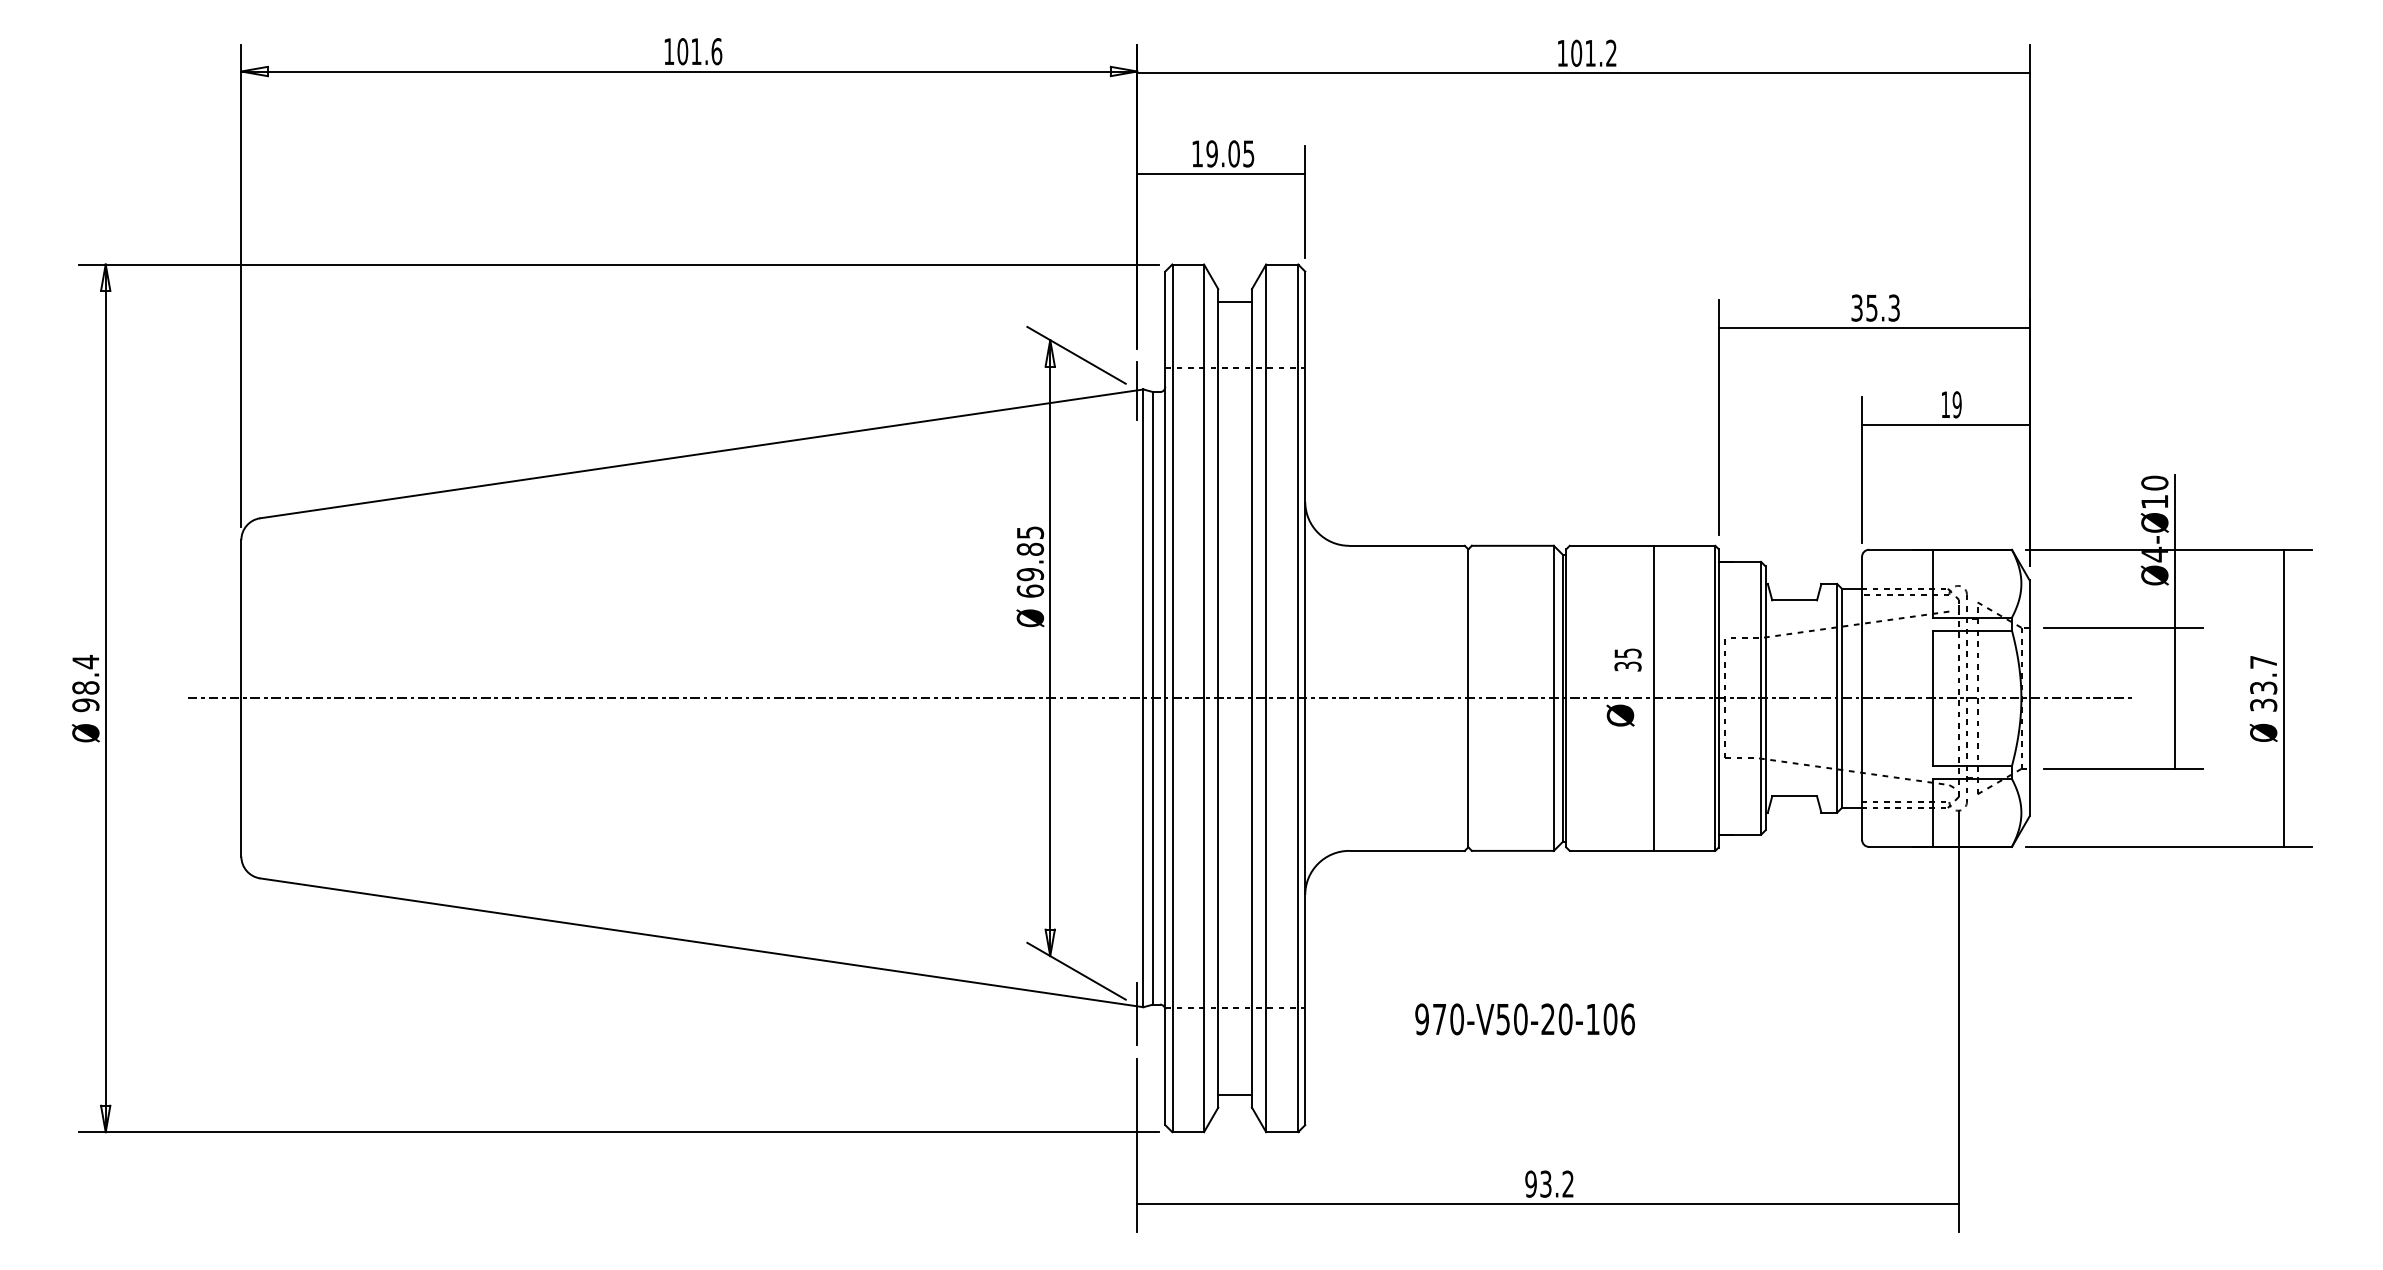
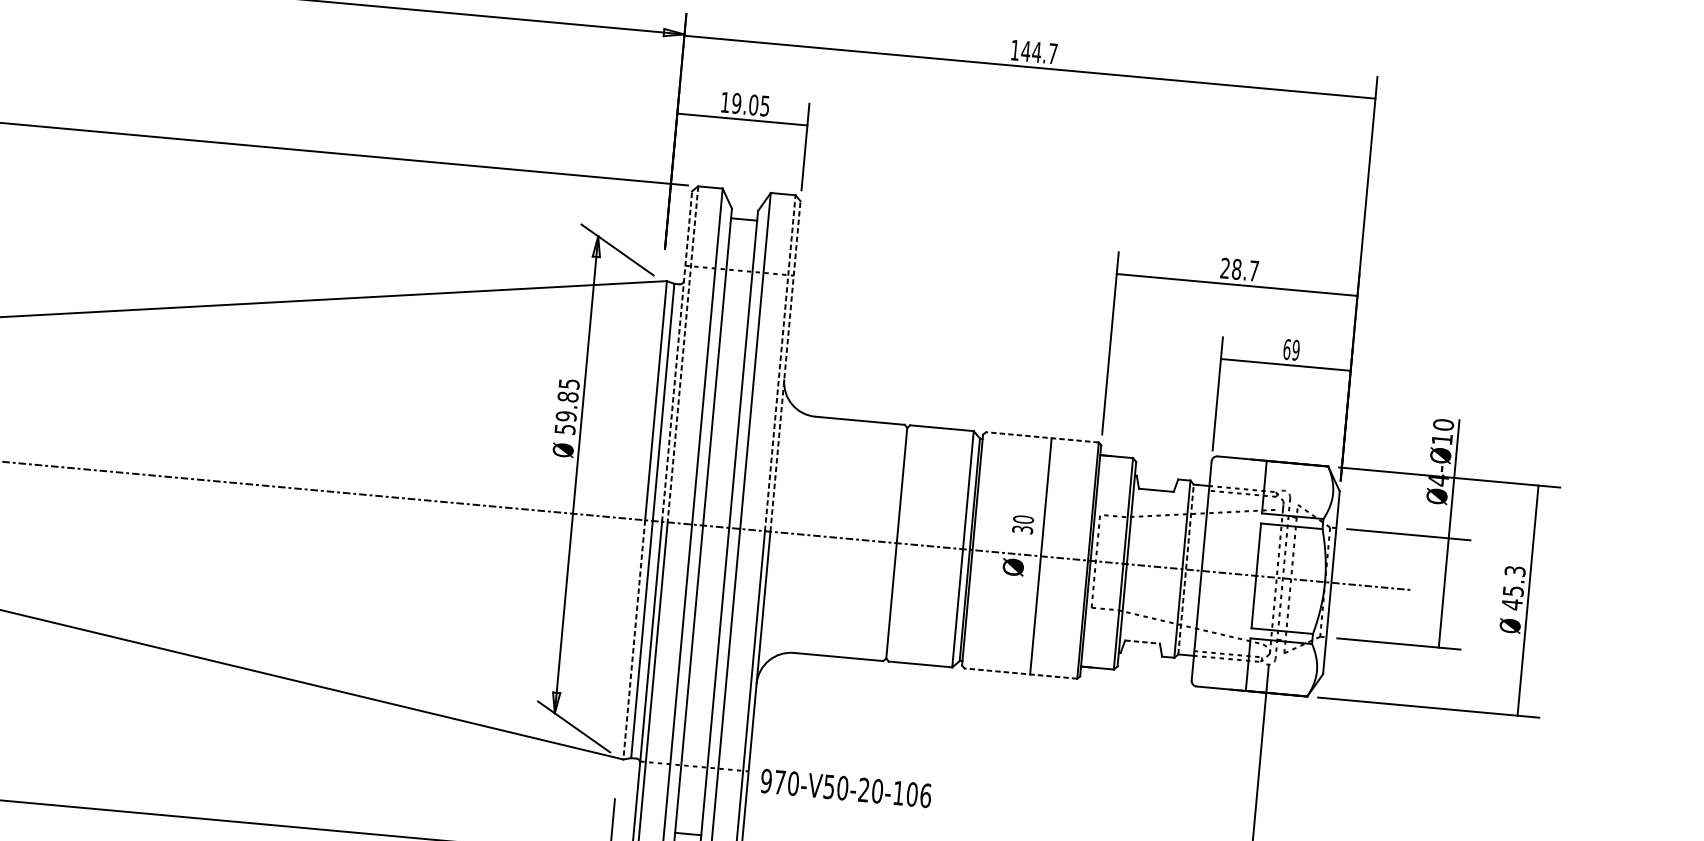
text: (1593, 52) -> (1039, 51), 101.2 -> 144.7
text: (1875, 307) -> (1239, 269), 35.3 -> 28.7
line: (1137, 390) -> (662, 281), removed
text: (1945, 404) -> (1286, 349), 19 -> 69
line: (1172, 481) -> (682, 354), solid -> dashed
line: (1298, 481) -> (780, 363), solid -> dashed
line: (1165, 484) -> (677, 356), solid -> dashed
line: (1305, 484) -> (785, 366), solid -> dashed
line: (1642, 545) -> (1042, 437), solid -> dashed
text: (1030, 590) -> (565, 428), 69.85 -> 59.85
text: (1627, 653) -> (1023, 519), 35 -> 30
text: (2263, 684) -> (1513, 588), 33.7 -> 45.3
line: (1841, 698) -> (1185, 569), solid -> dashed
line: (1795, 796) -> (1143, 642), solid -> dashed
line: (1642, 850) -> (1020, 673), solid -> dashed
line: (1143, 853) -> (634, 640), solid -> dashed
line: (1137, 1013) -> (618, 763), removed
text: (1524, 1019) -> (845, 788), moved

